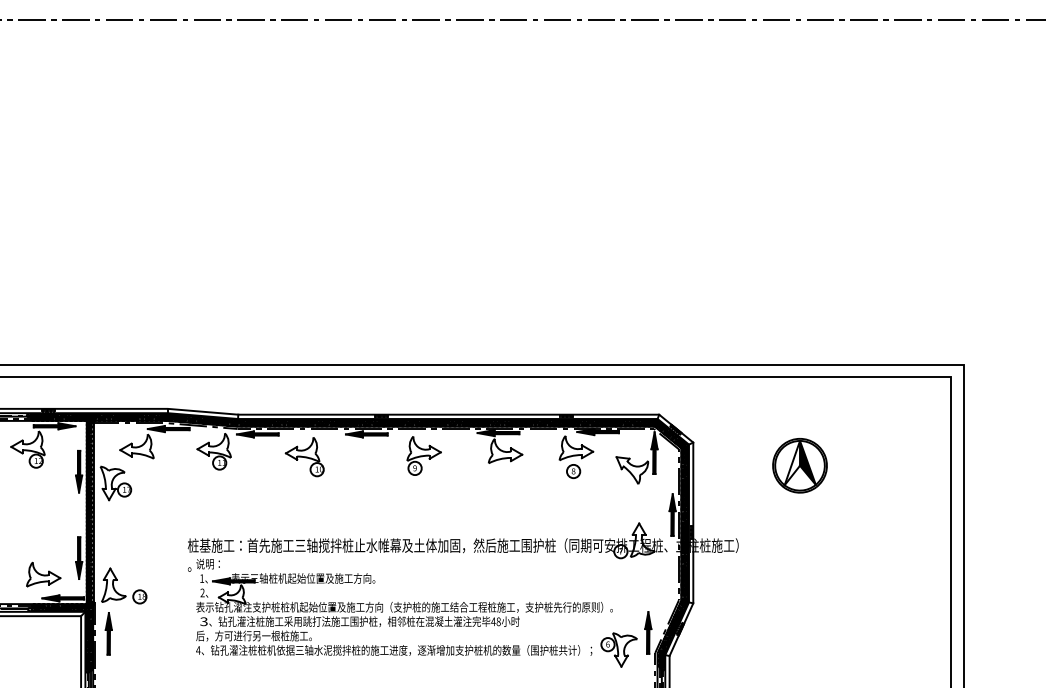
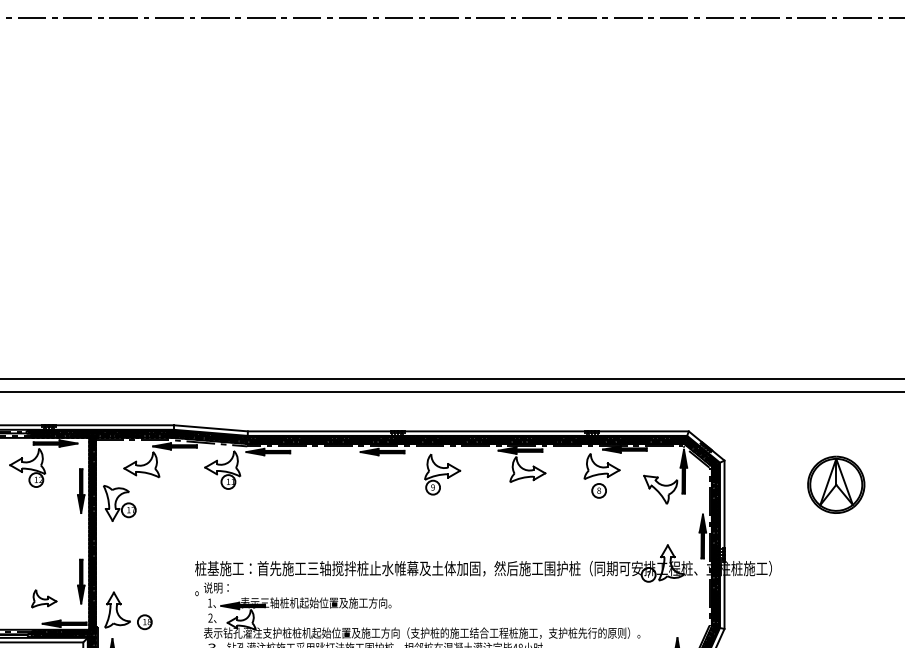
part: (304, 457) -> (317, 476), removed
fill: (807, 462) -> (844, 481), removed
part: (43, 574) -> (43, 598), size x0.7

